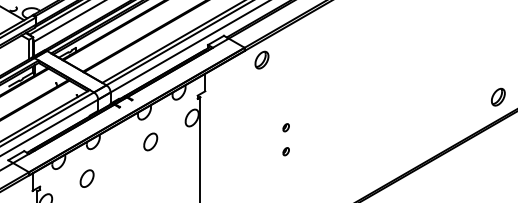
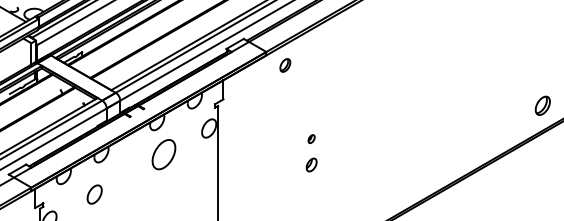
part: (262, 60) -> (285, 65), size x0.7
part: (150, 141) -> (163, 154), size x1.6
part: (286, 151) -> (311, 165), size x1.6

